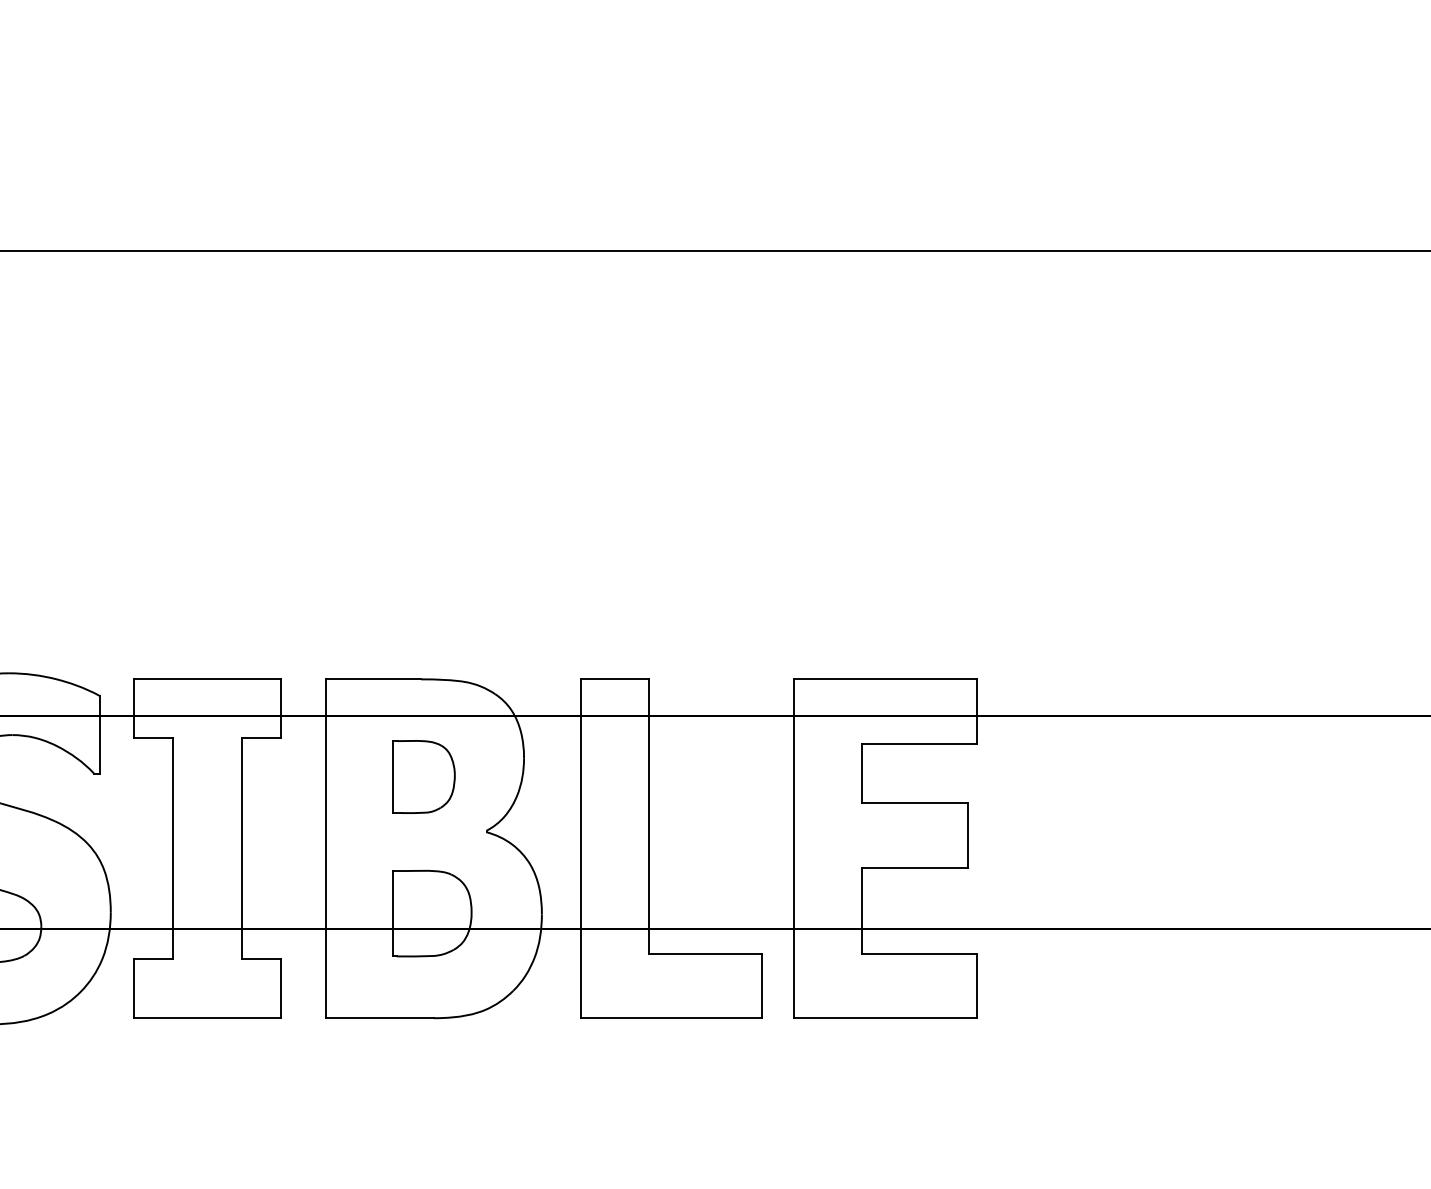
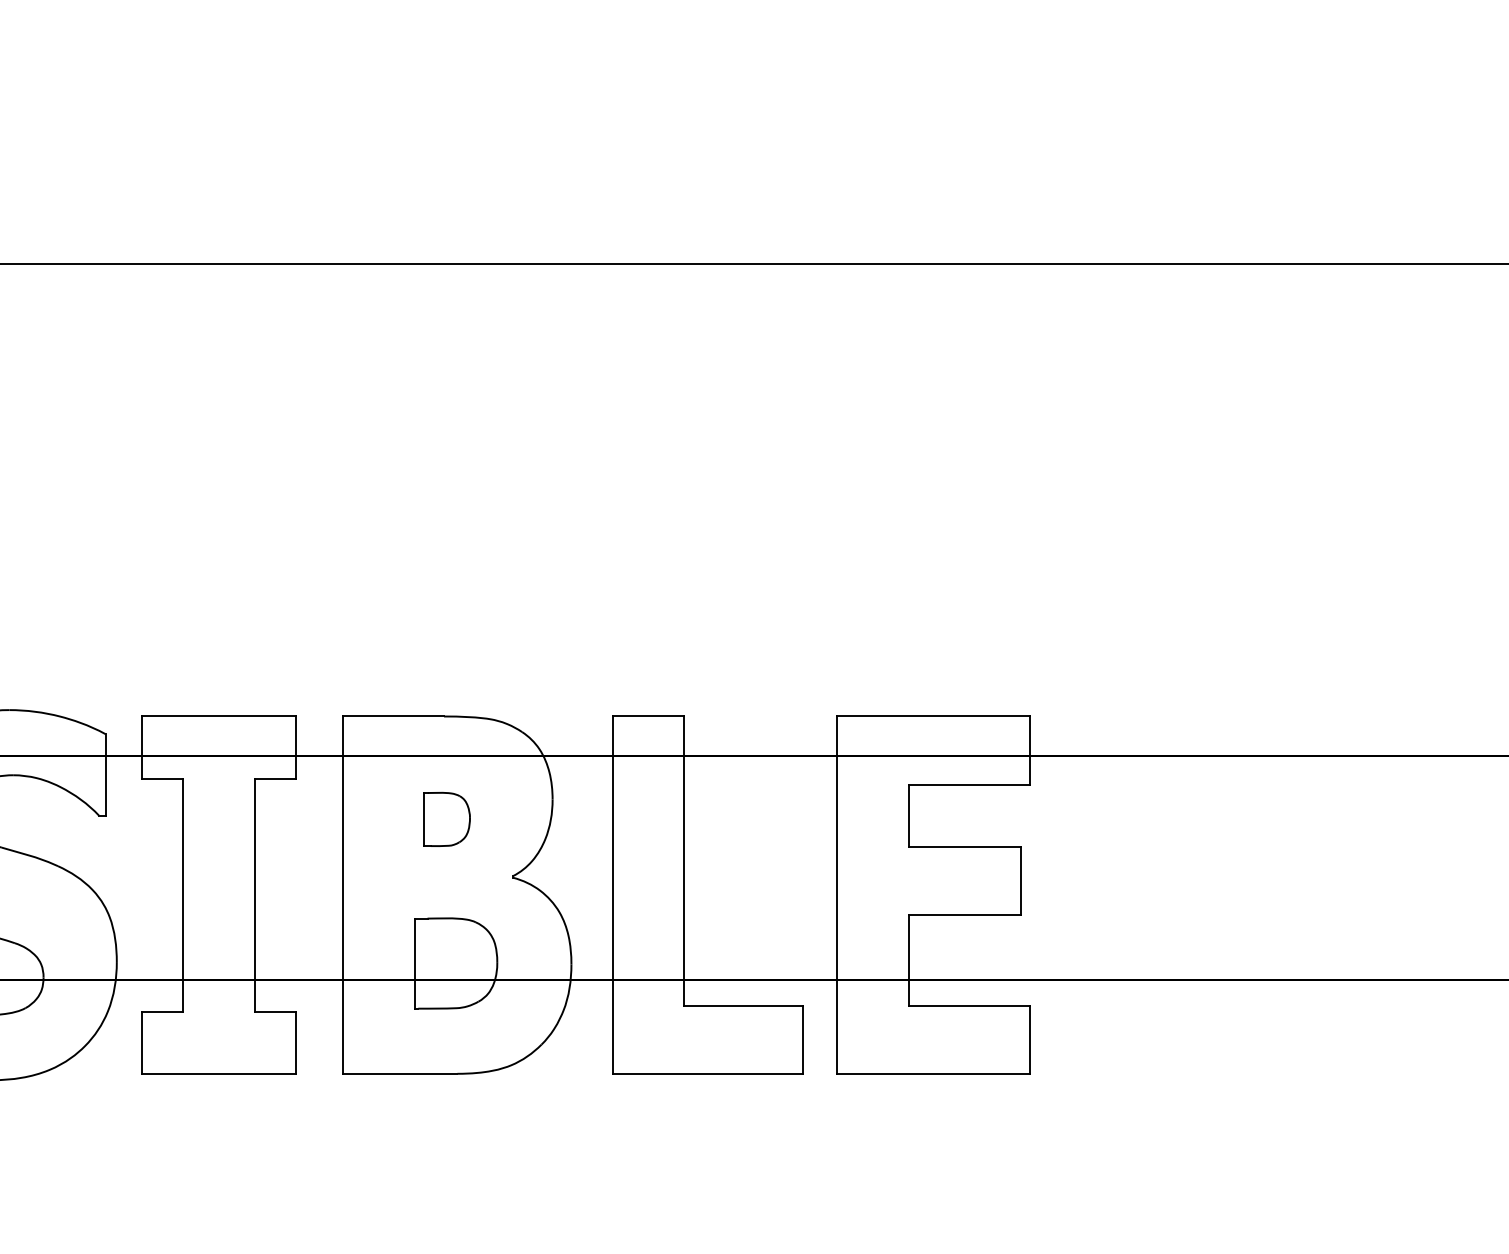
part: (424, 777) -> (447, 819), size x0.7

